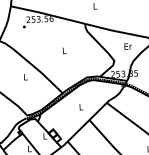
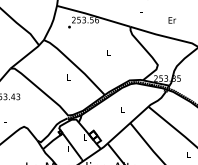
text: (127, 46) -> (171, 20), moved

